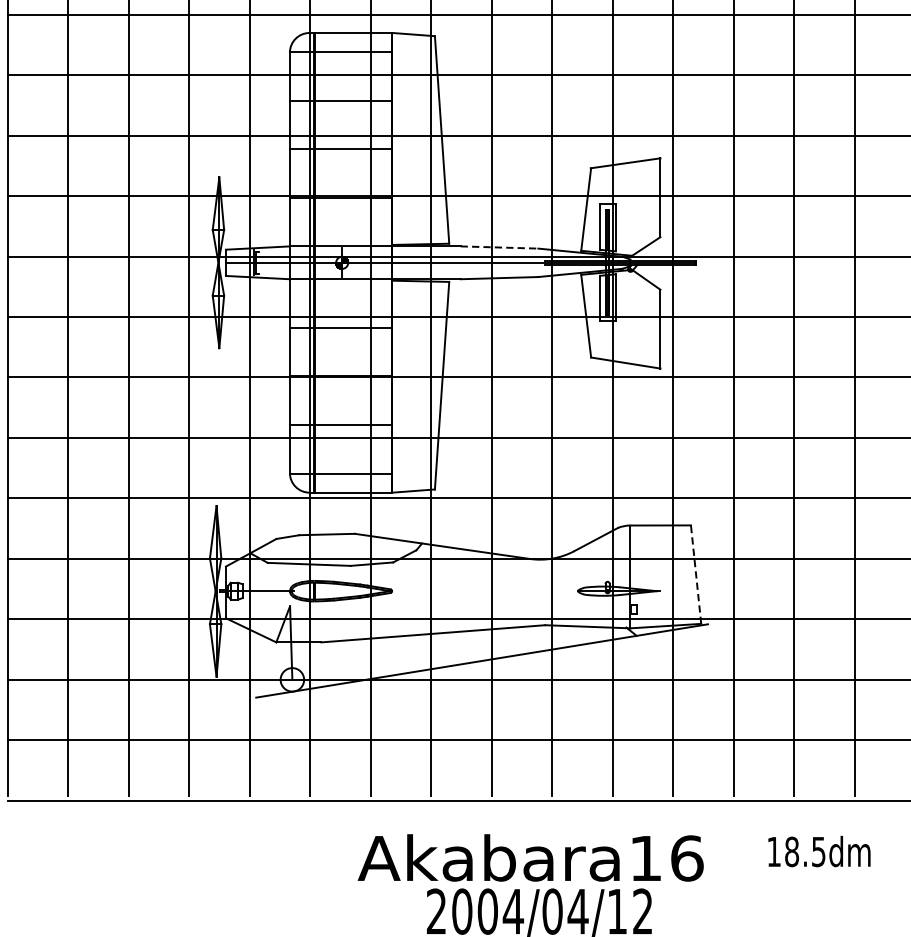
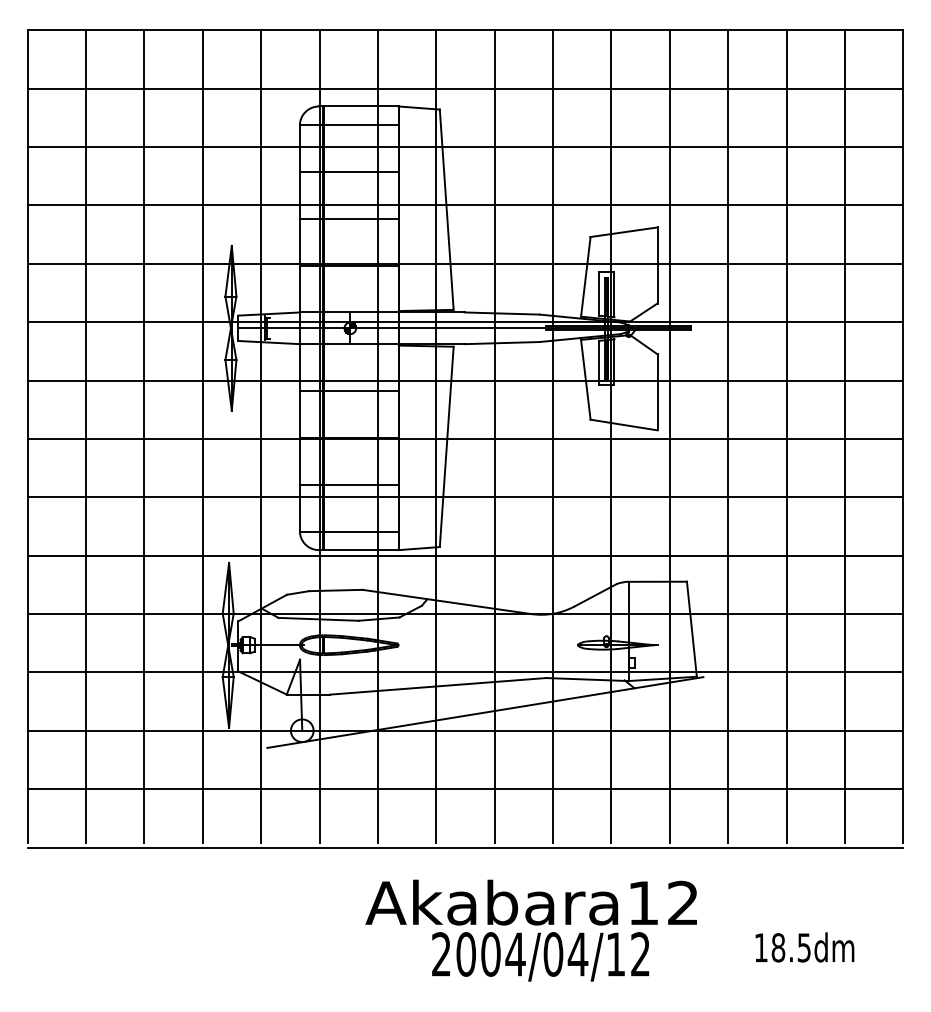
line: (499, 247) -> (502, 313), dashed -> solid
line: (695, 574) -> (691, 629), dashed -> solid
text: (818, 851) -> (804, 947), moved
text: (687, 857) -> (683, 902), Akabara16 -> Akabara12

